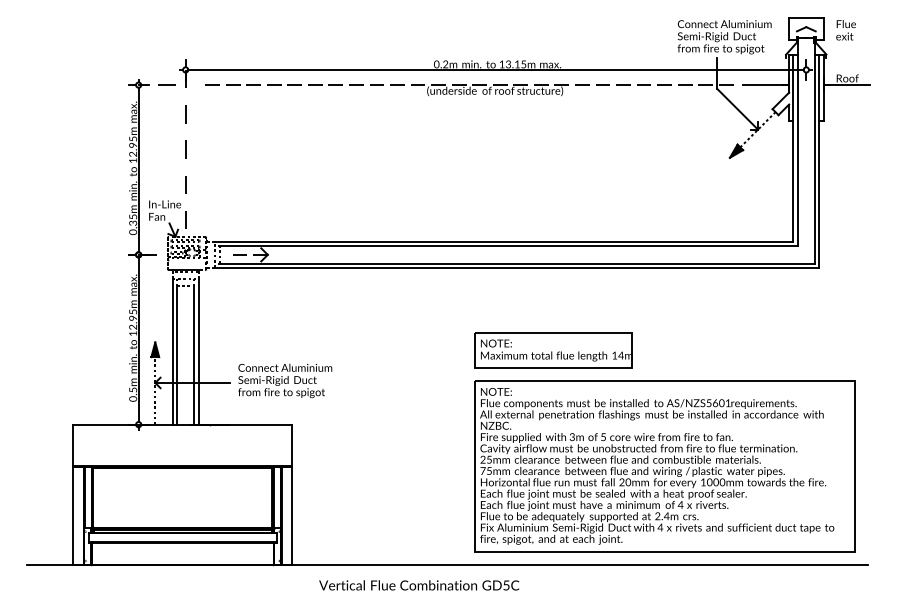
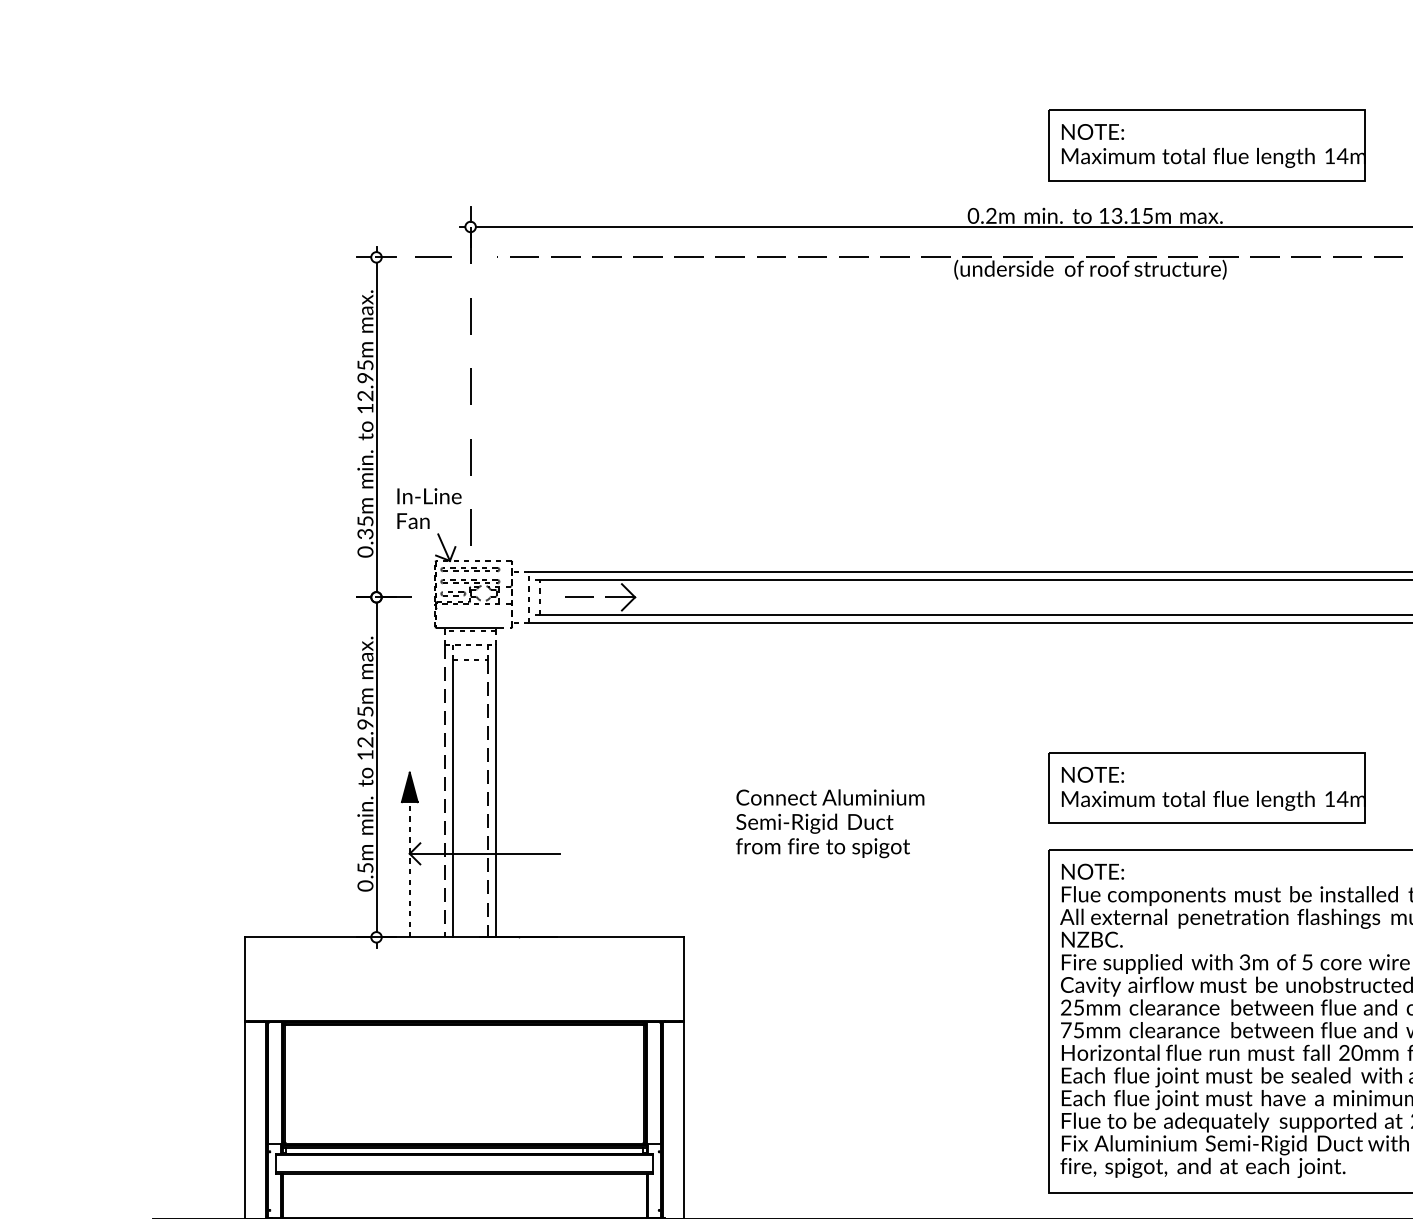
part: (553, 29) -> (1207, 145), added
line: (172, 351) -> (444, 790), solid -> dashed
line: (194, 355) -> (488, 798), solid -> dashed
text: (285, 380) -> (830, 822), moved

